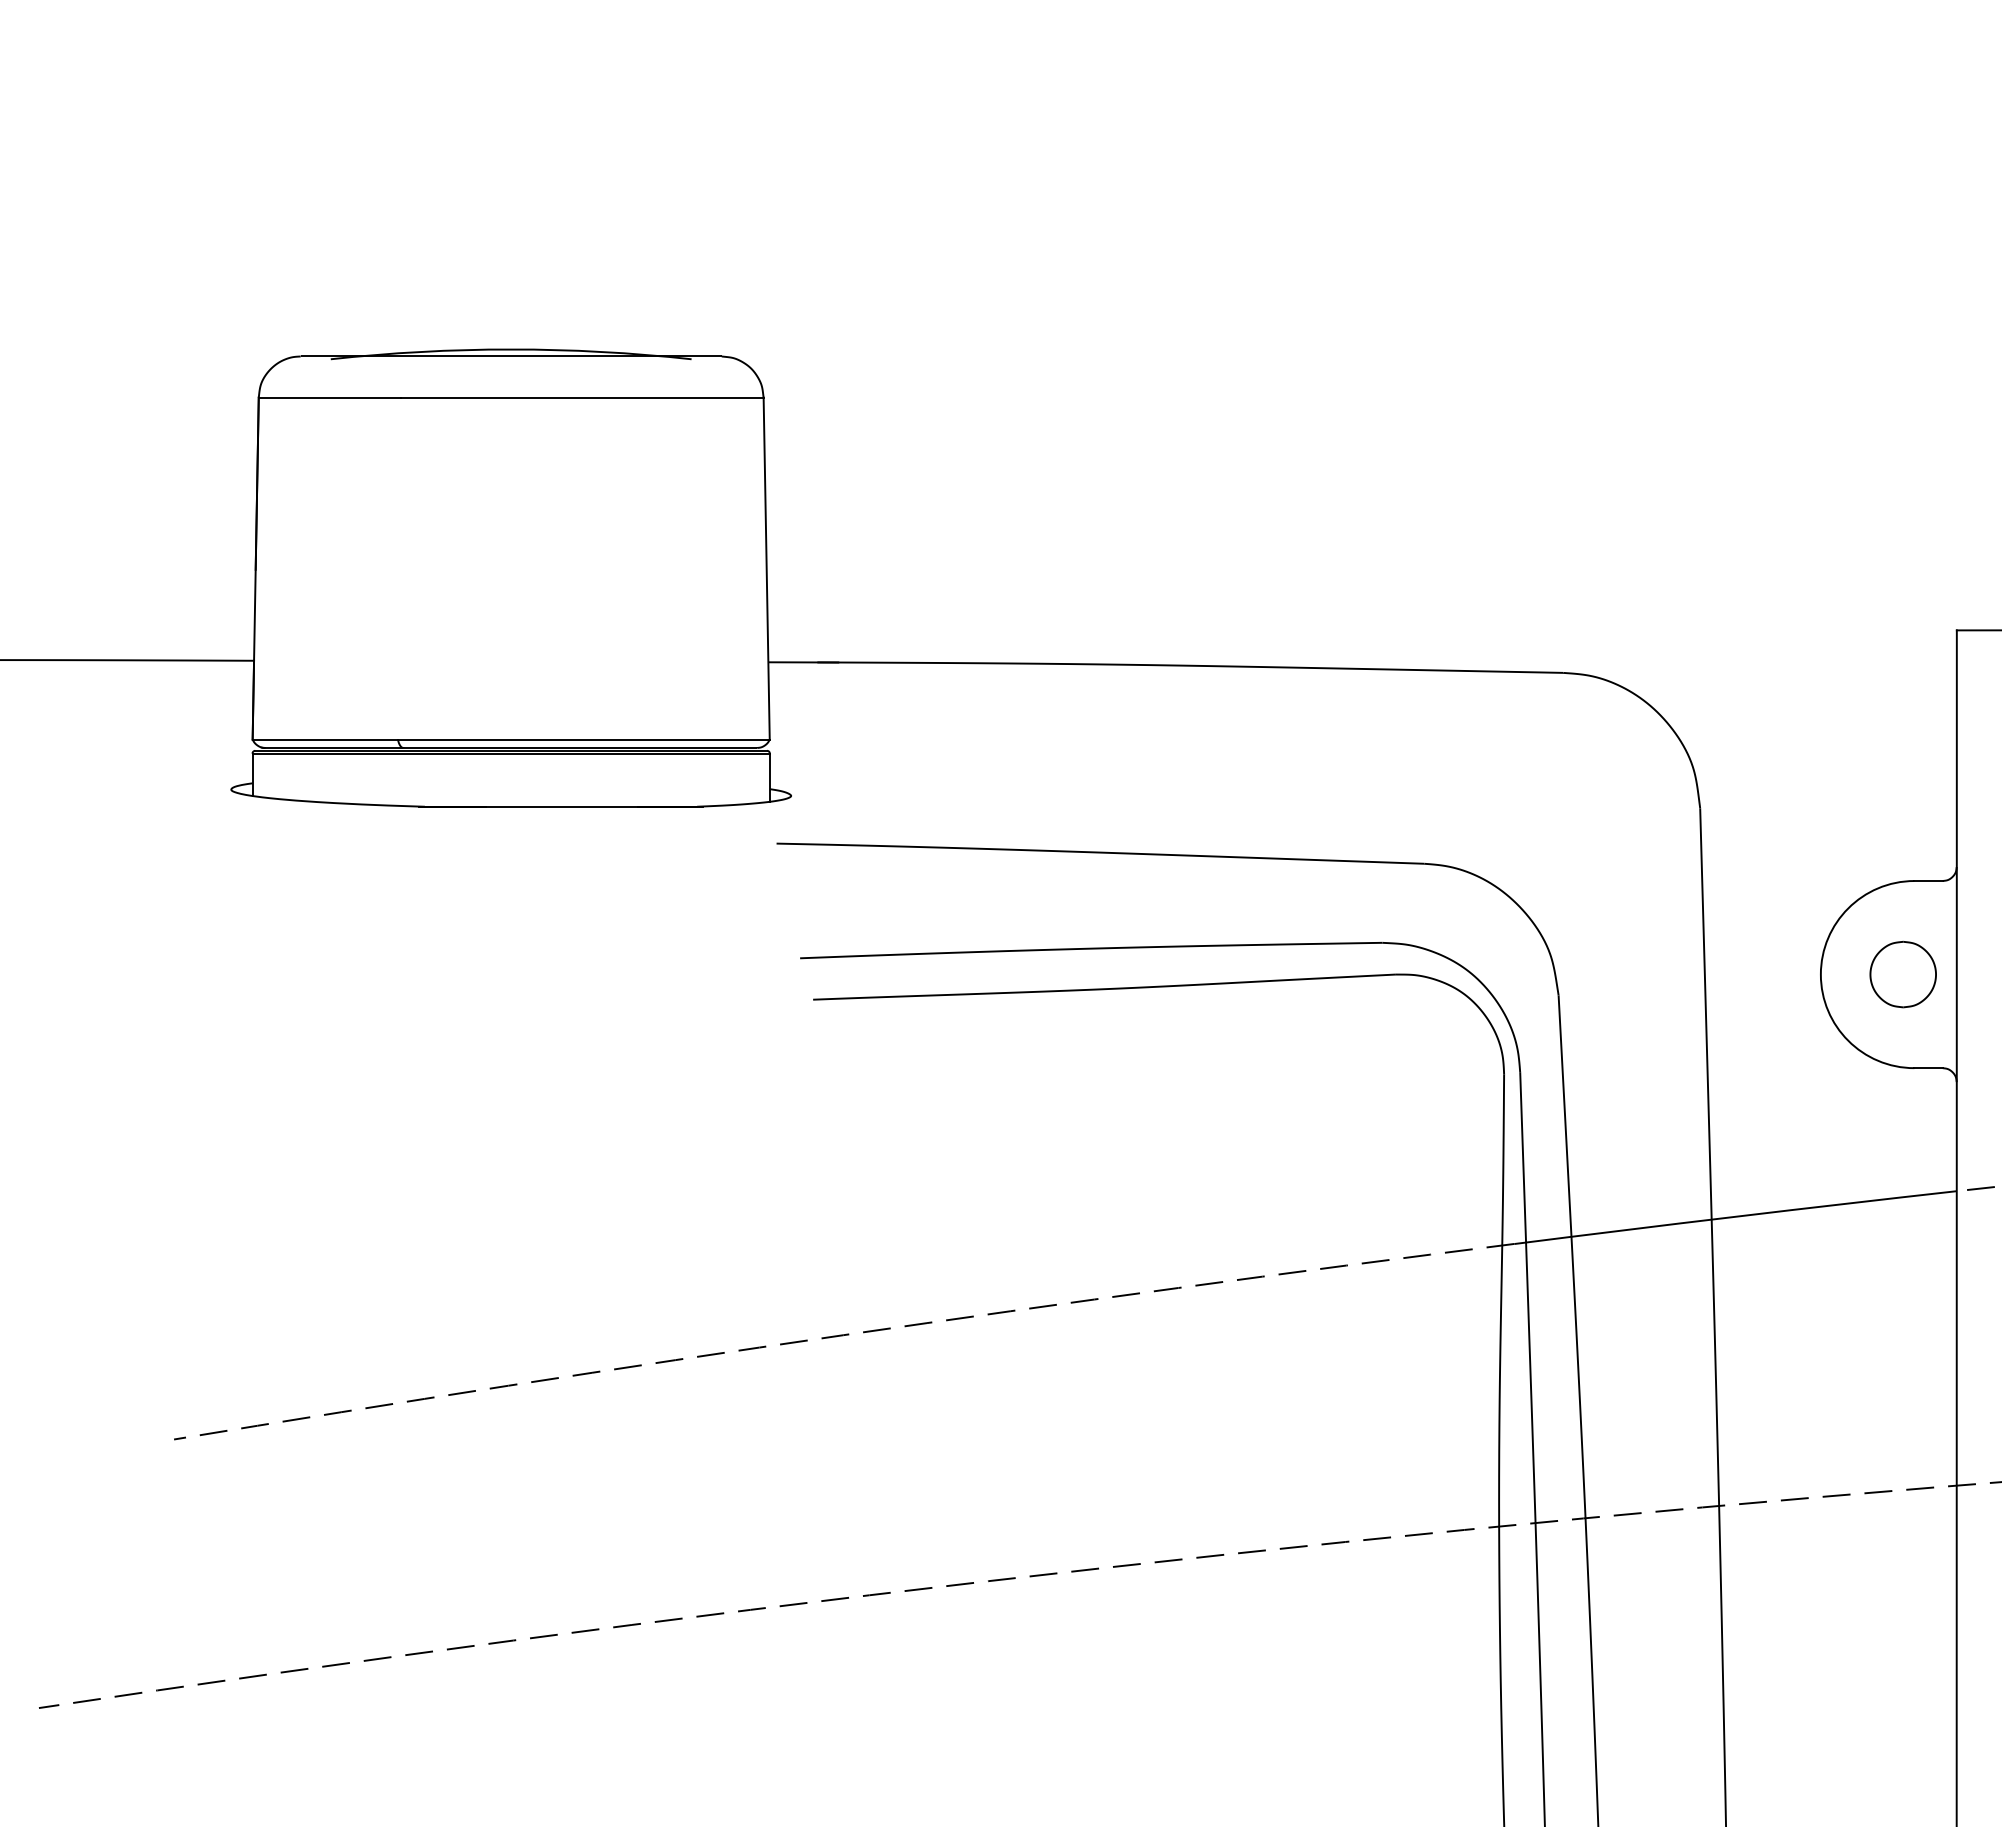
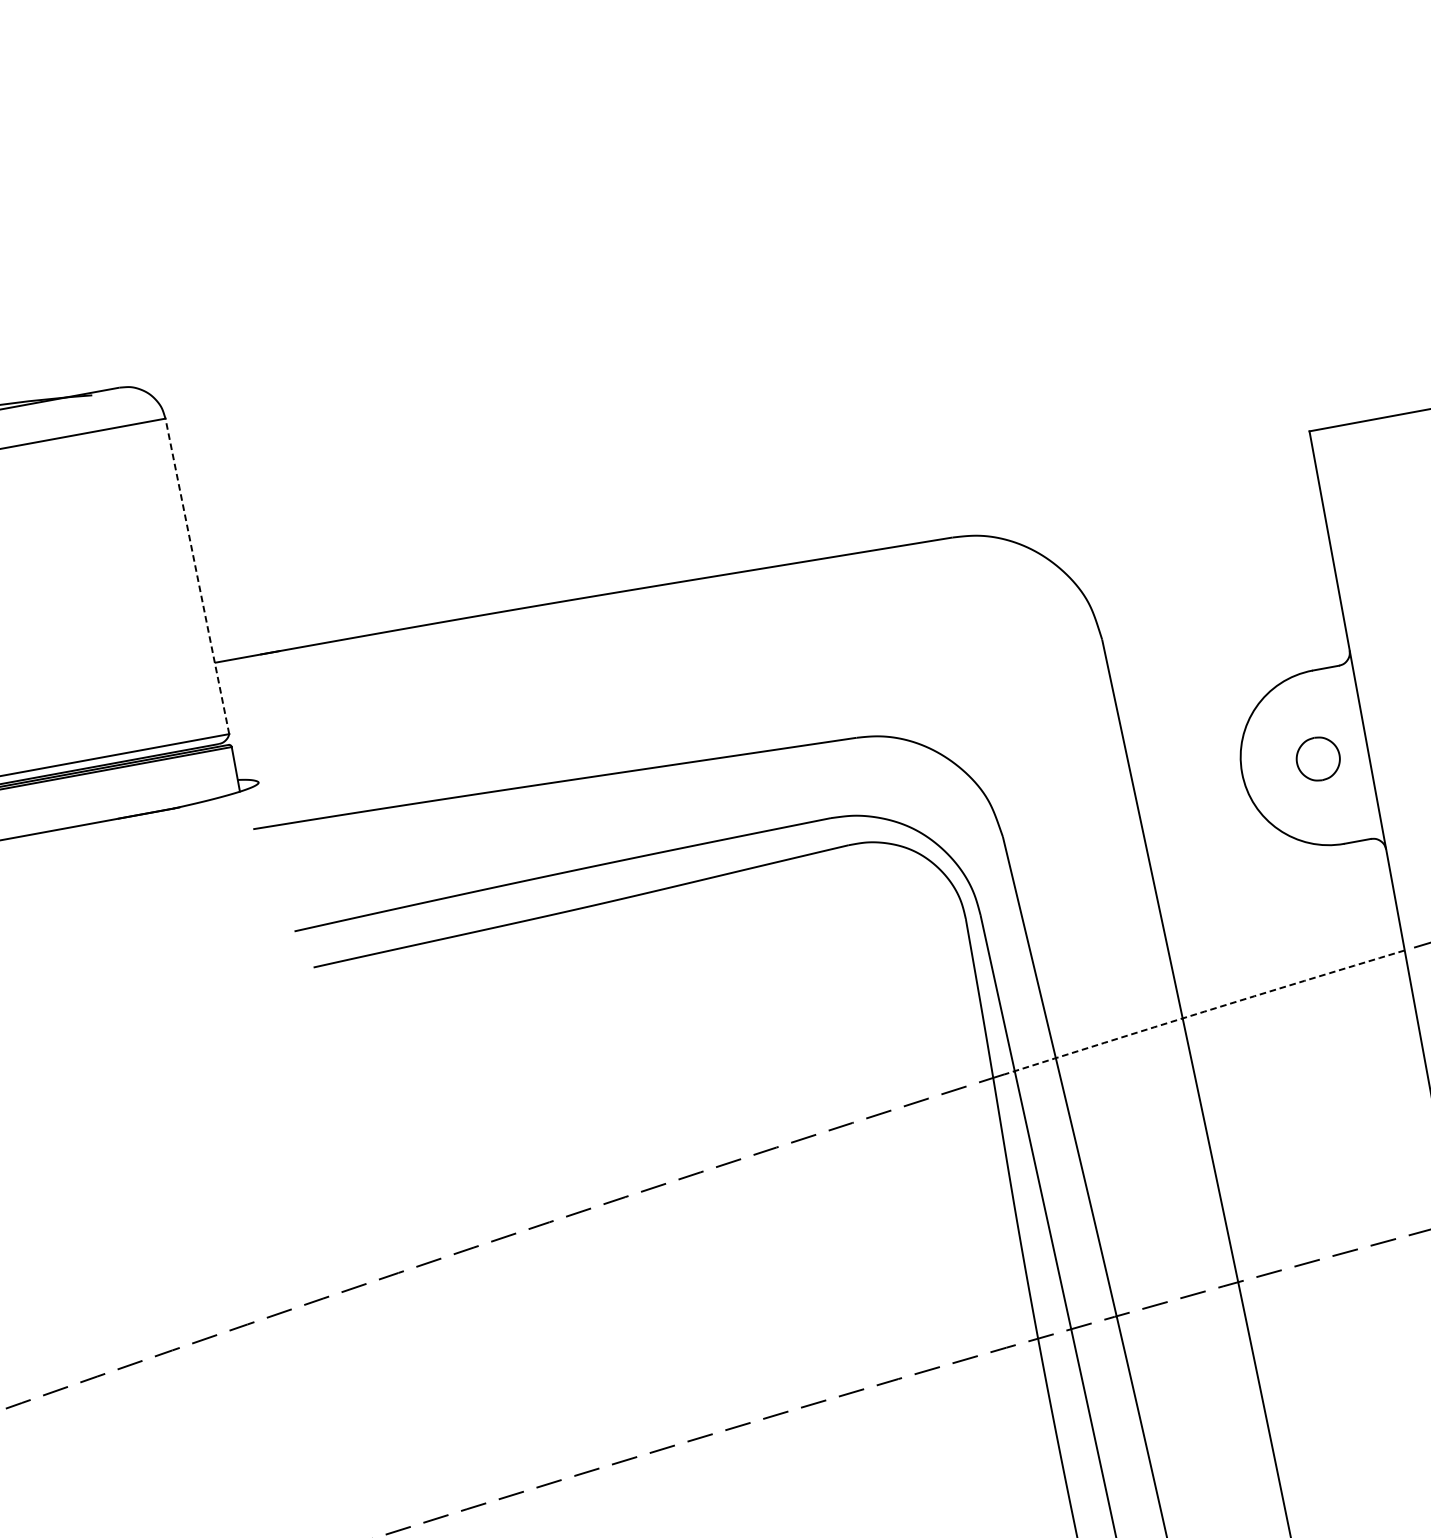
line: (766, 568) -> (197, 576), solid -> dashed
part: (1902, 974) -> (1317, 759), size x0.7
arc: (1735, 1216) -> (1204, 1011), solid -> dashed

